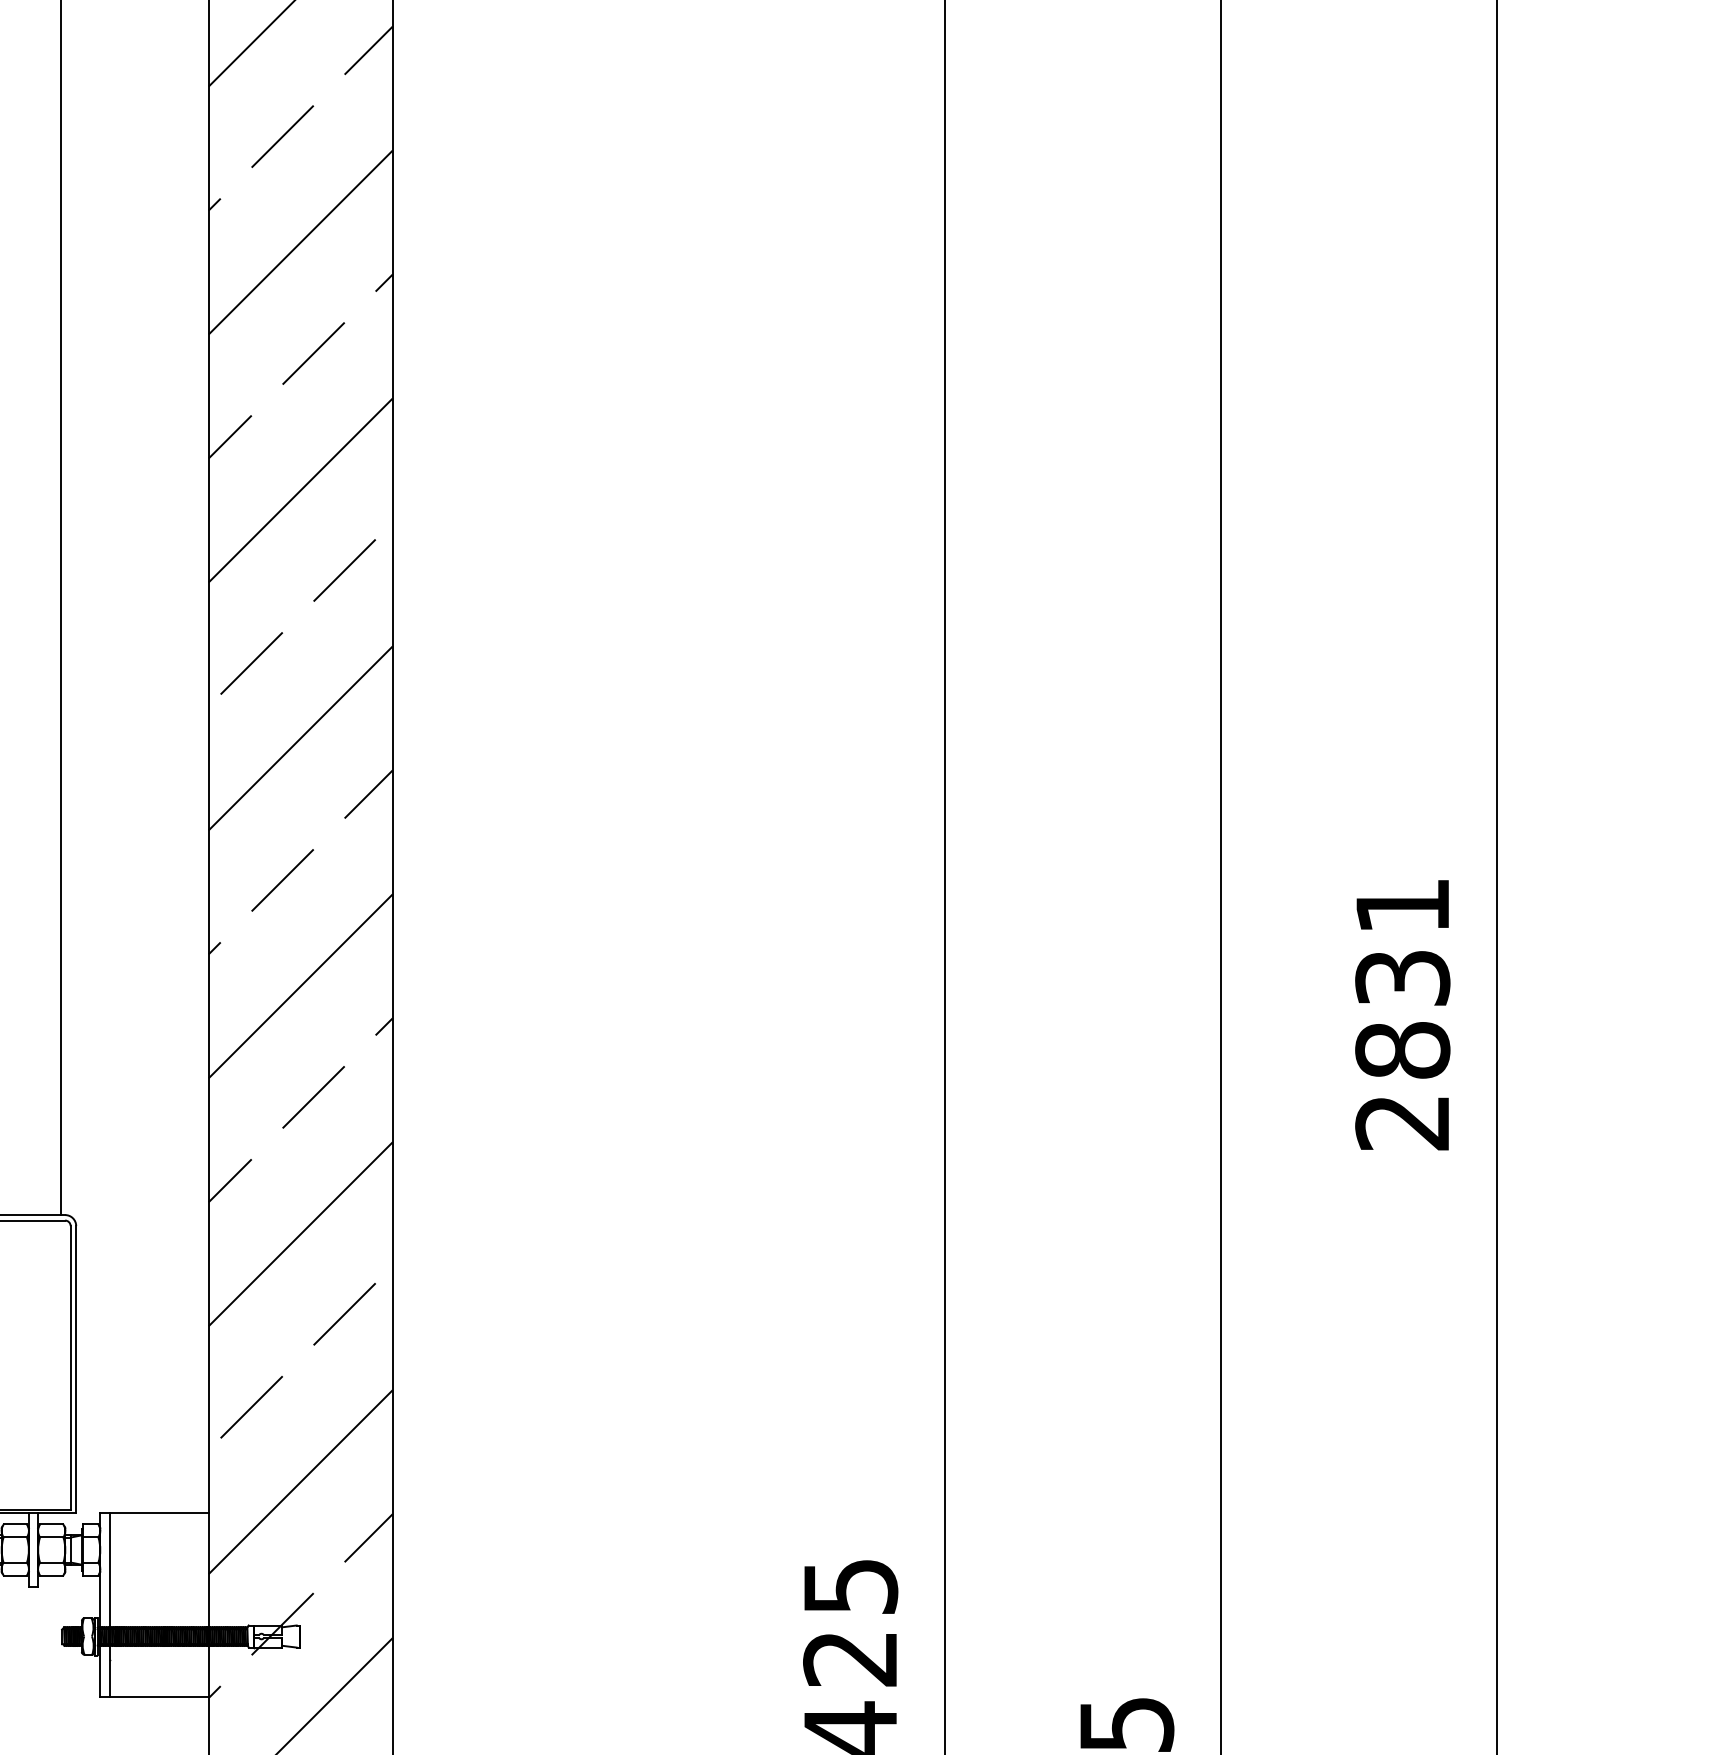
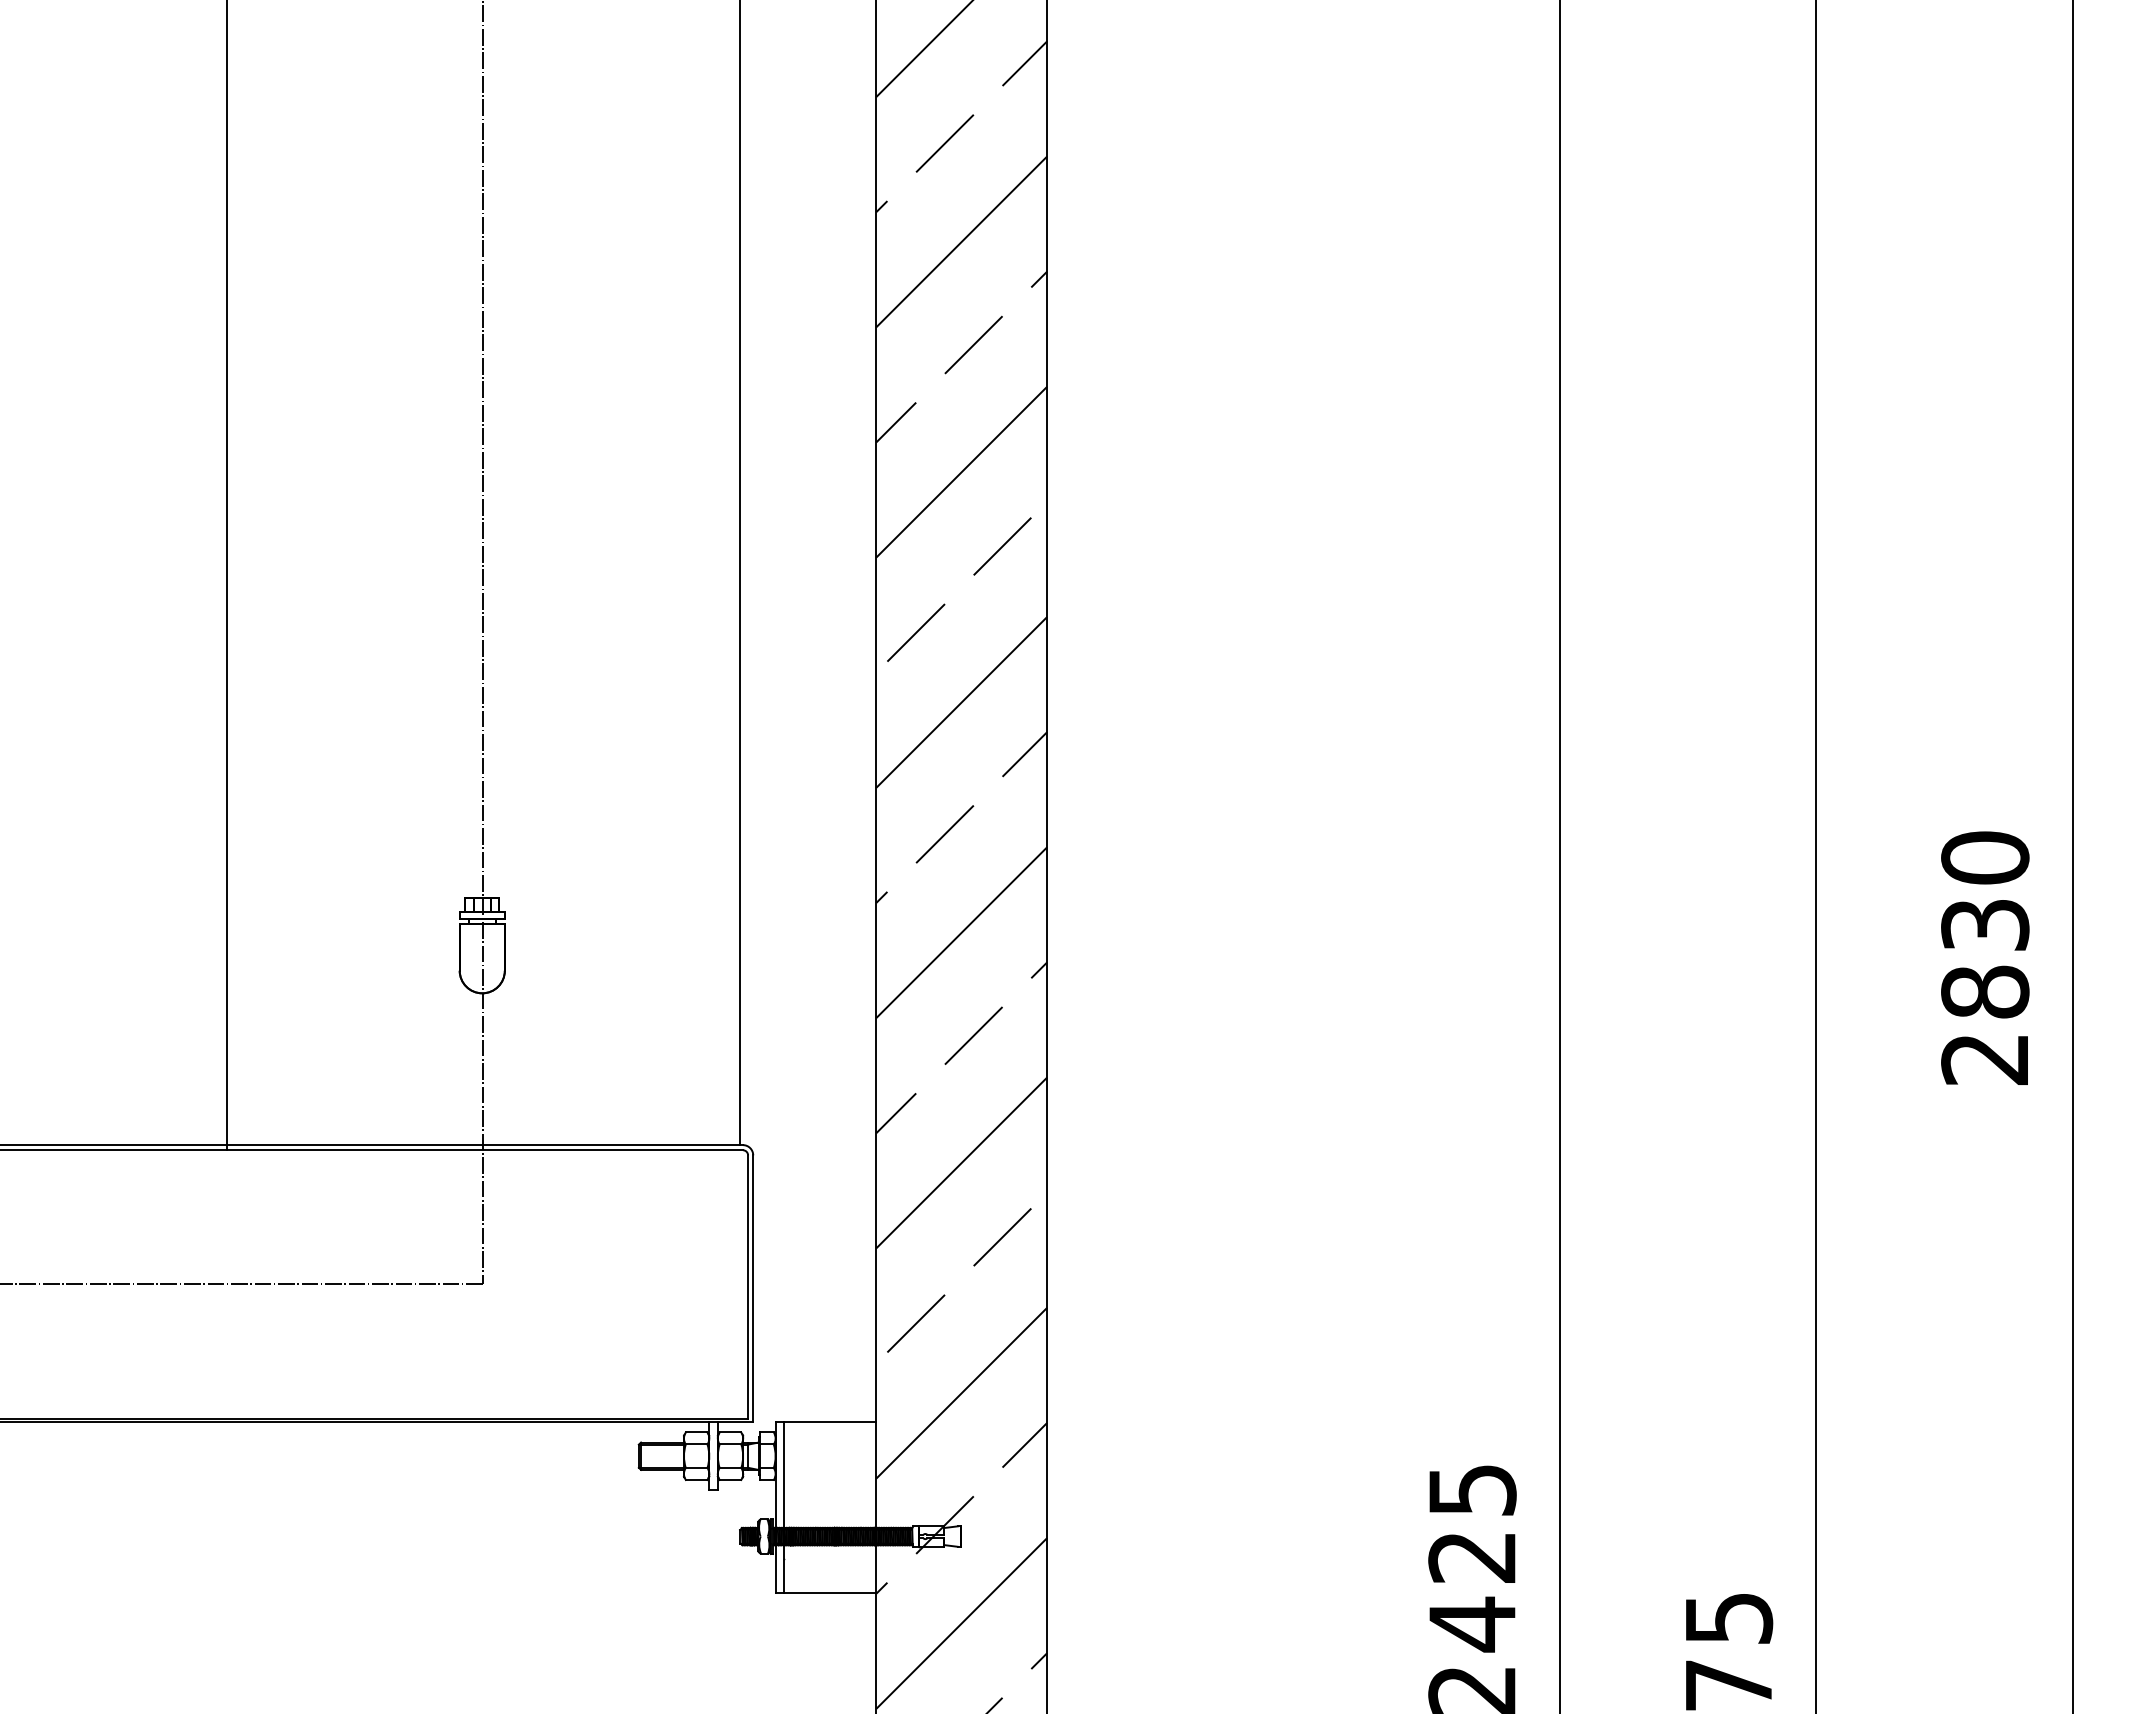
text: (1403, 905) -> (1985, 857), 2831 -> 2830

